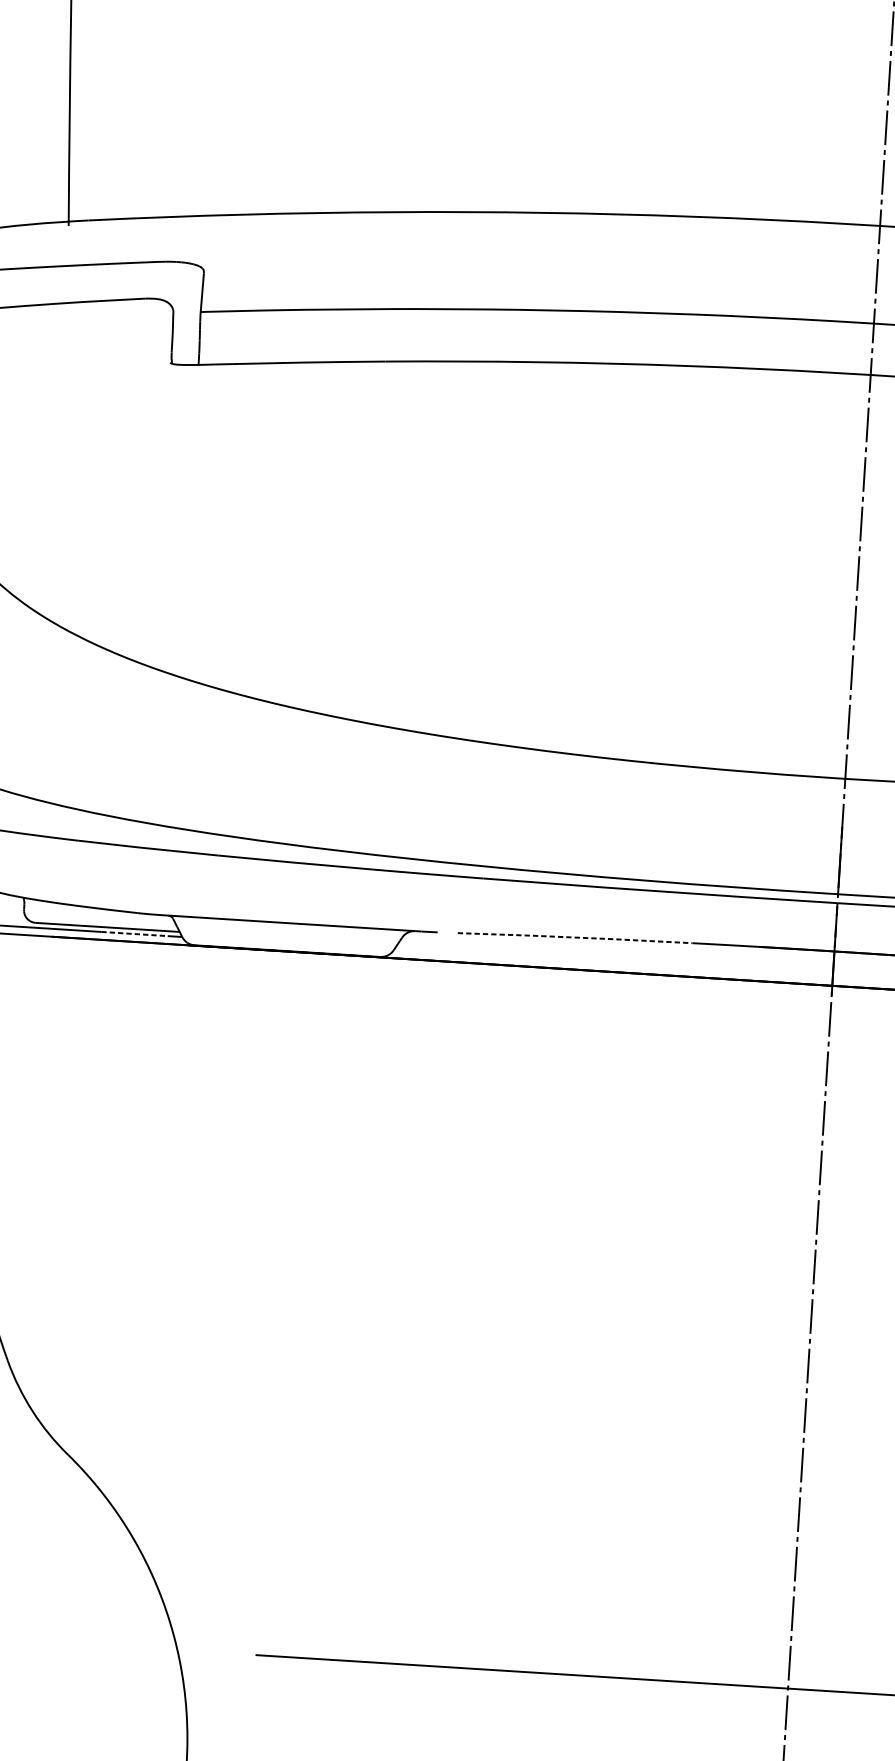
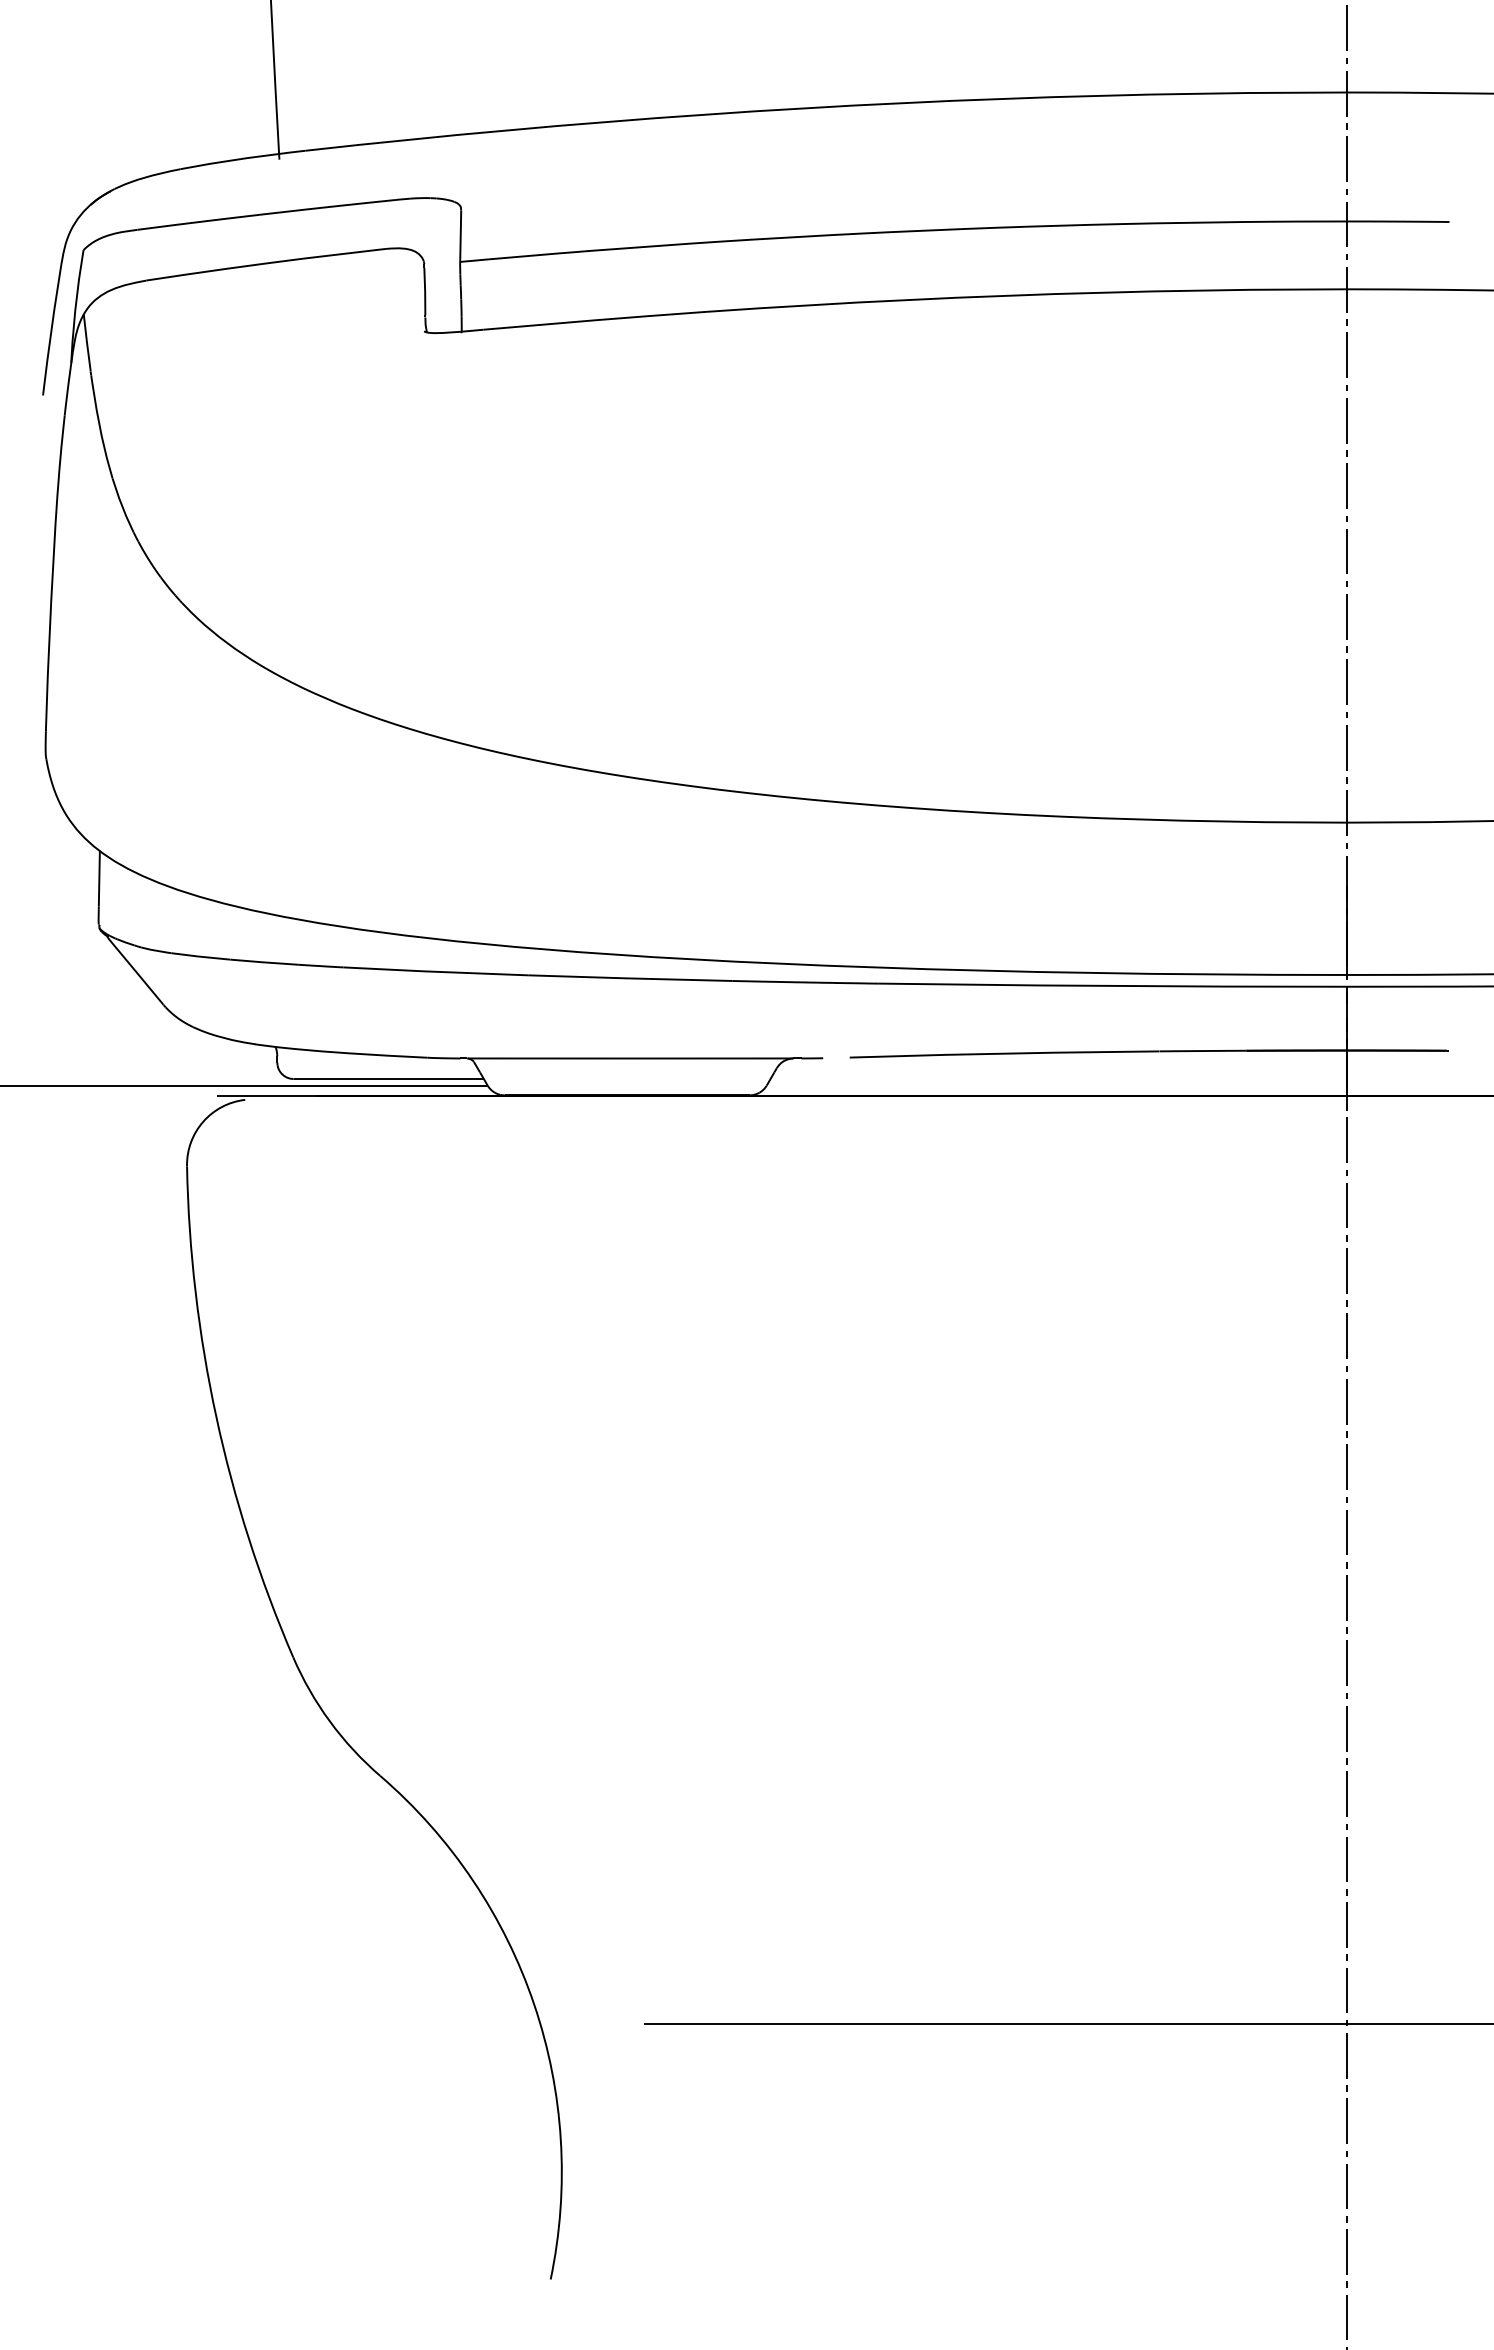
line: (134, 934) -> (424, 1085), dashed -> solid
line: (575, 937) -> (1005, 1053), dashed -> solid

